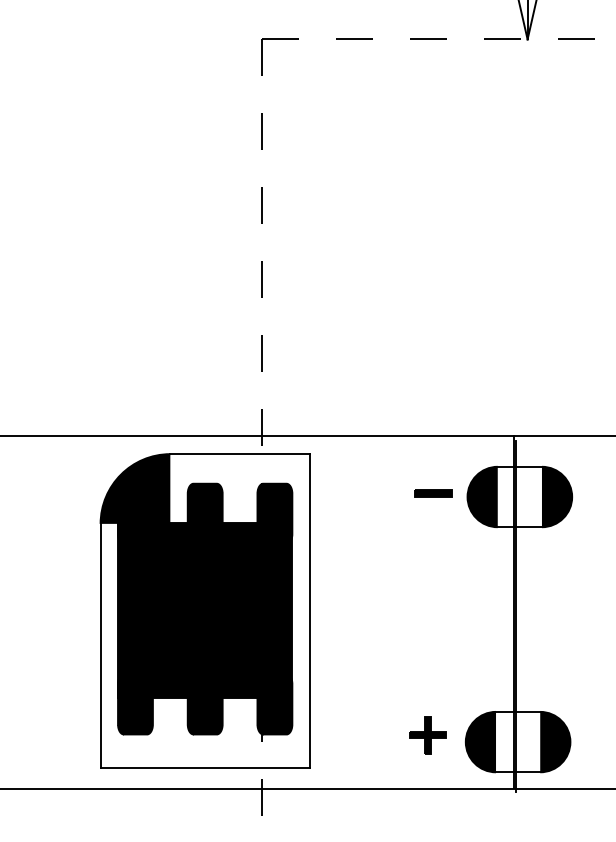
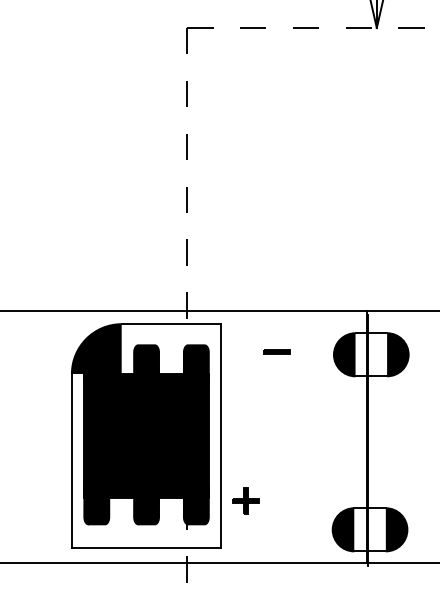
part: (433, 492) -> (276, 351), moved
part: (427, 734) -> (245, 500), moved

